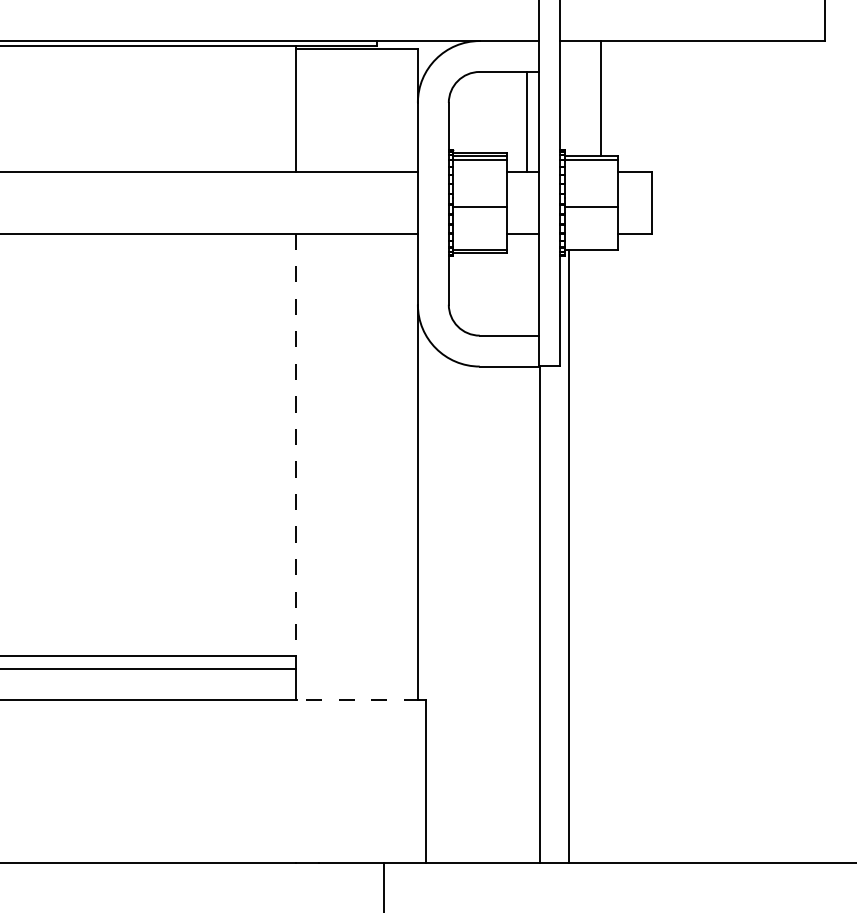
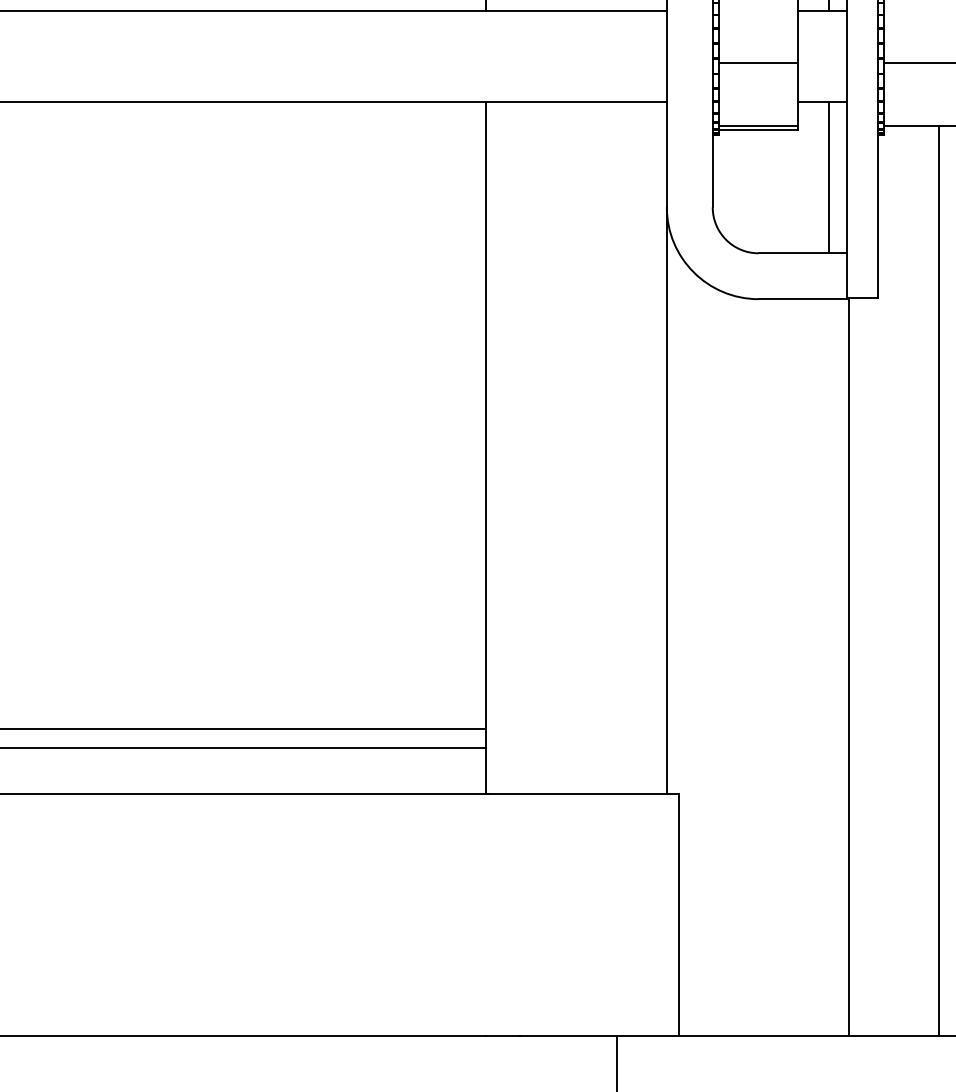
line: (526, 284) -> (827, 177), added
line: (295, 445) -> (485, 416), dashed -> solid
line: (569, 556) -> (939, 580), moved
line: (357, 700) -> (577, 794), dashed -> solid

